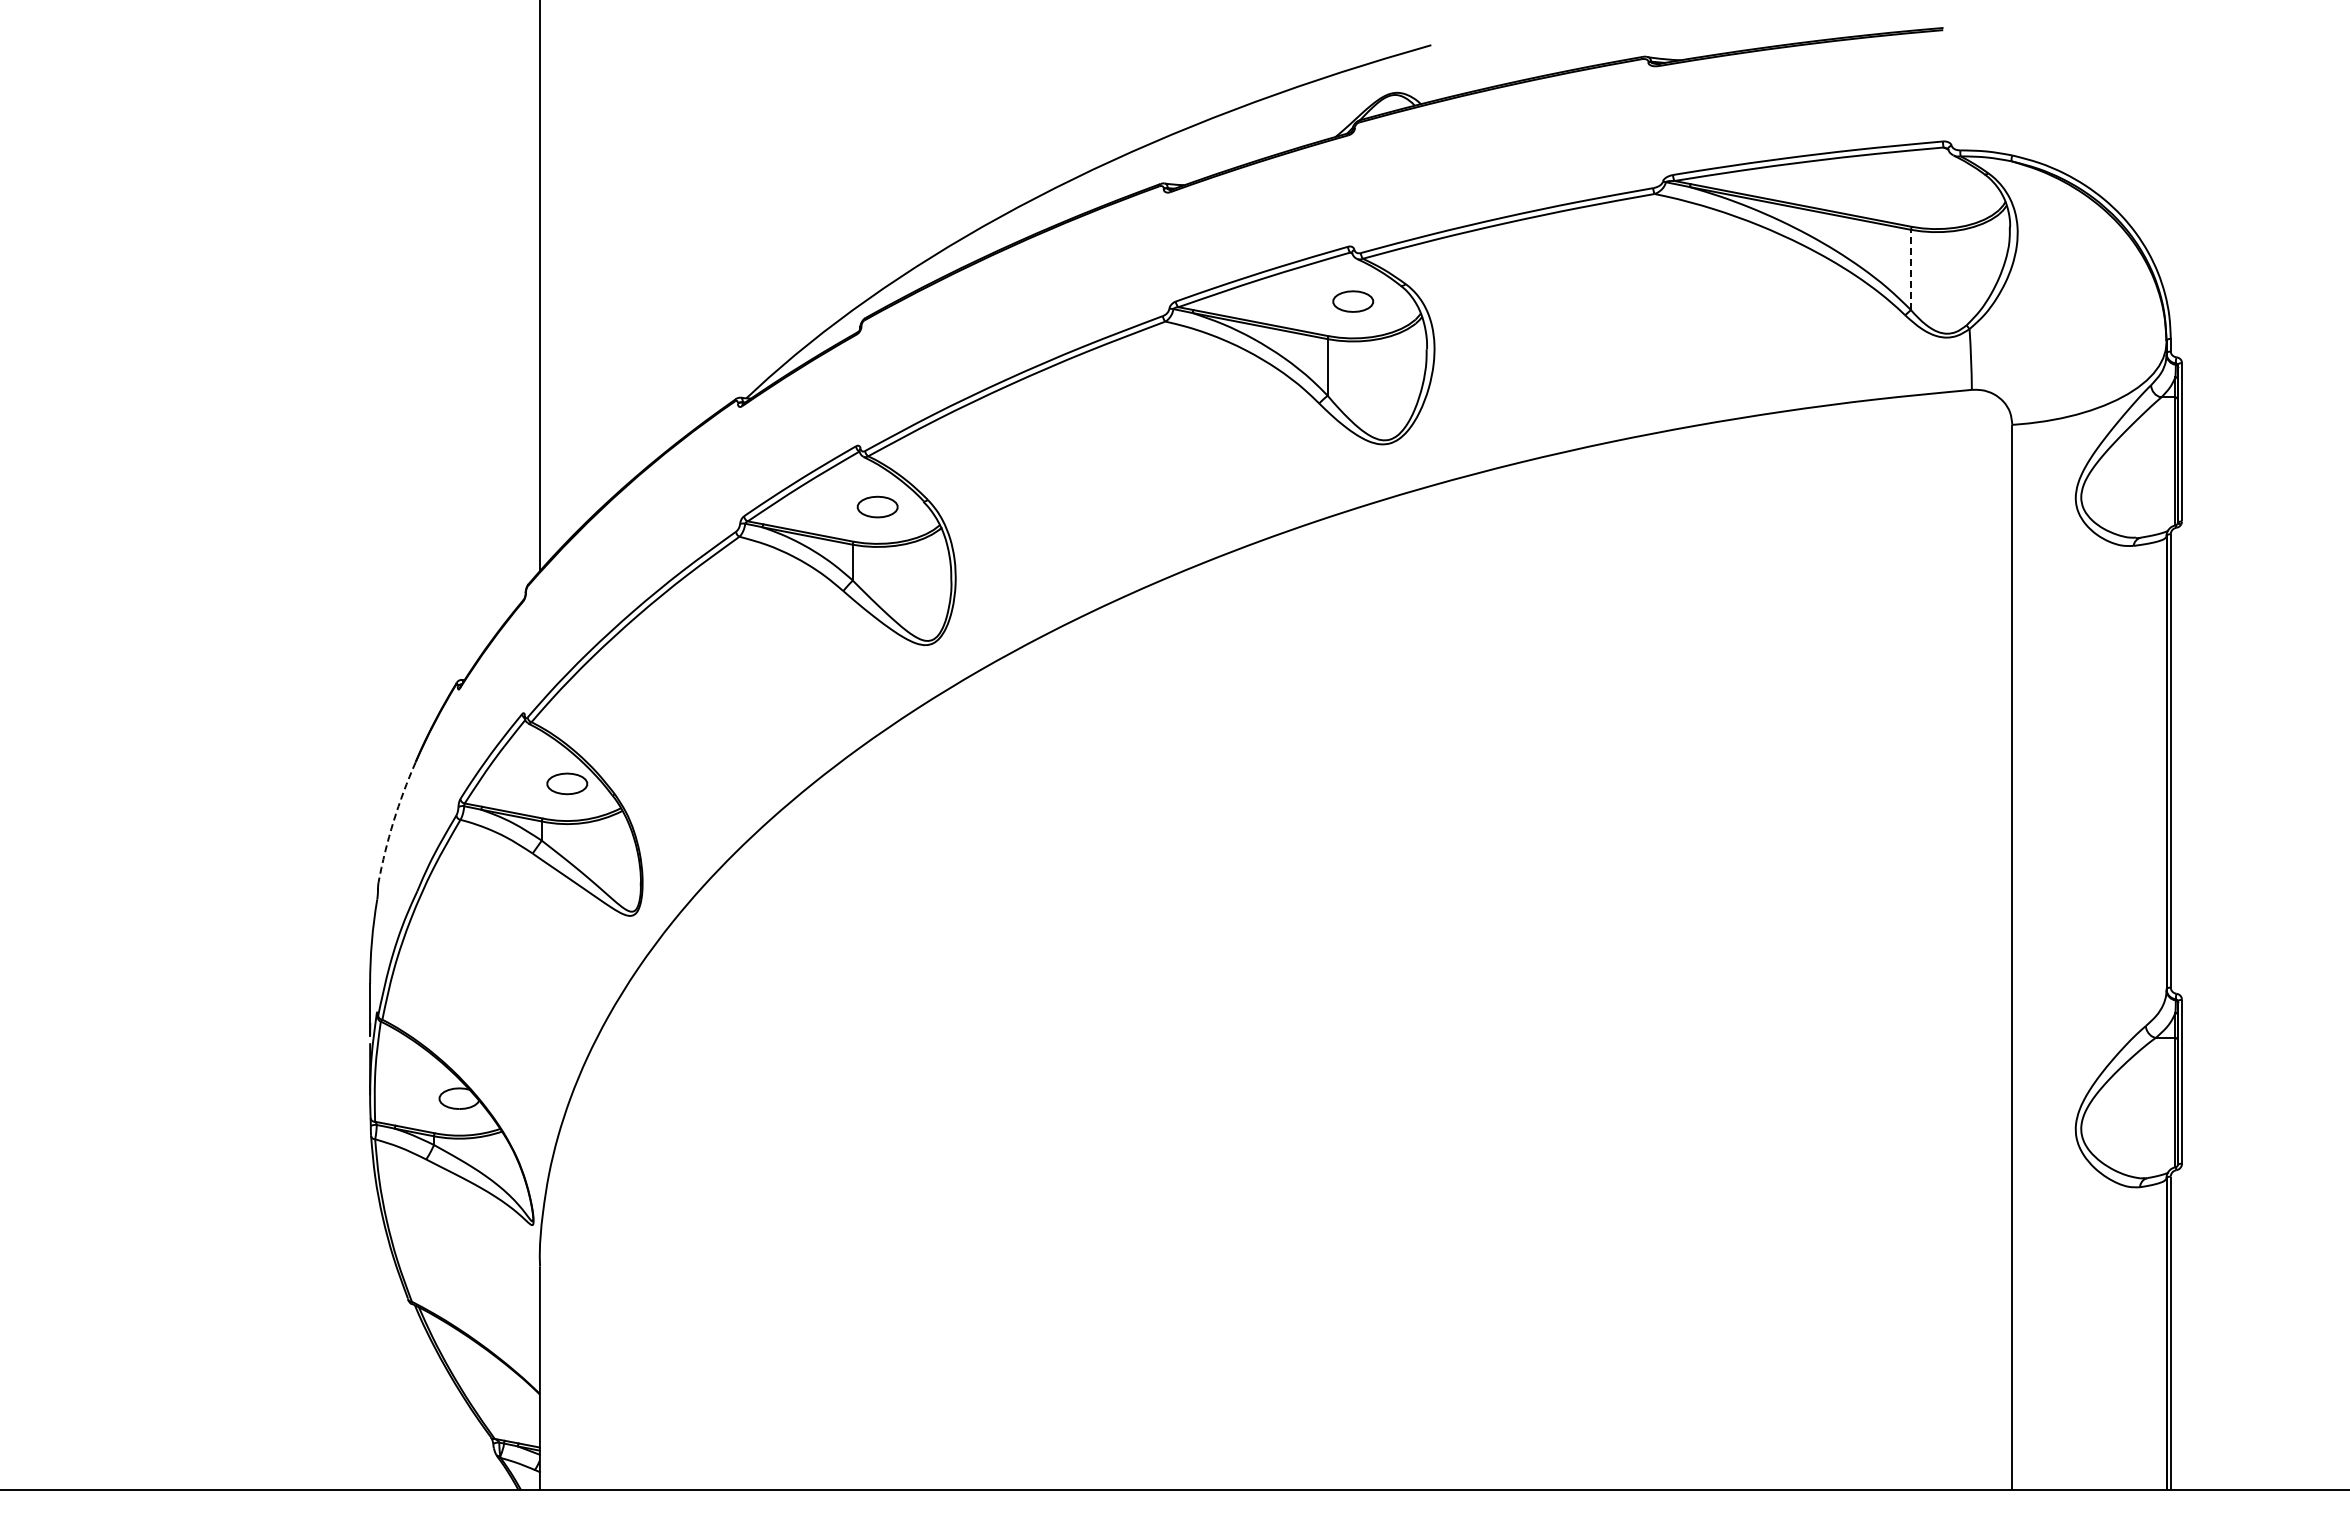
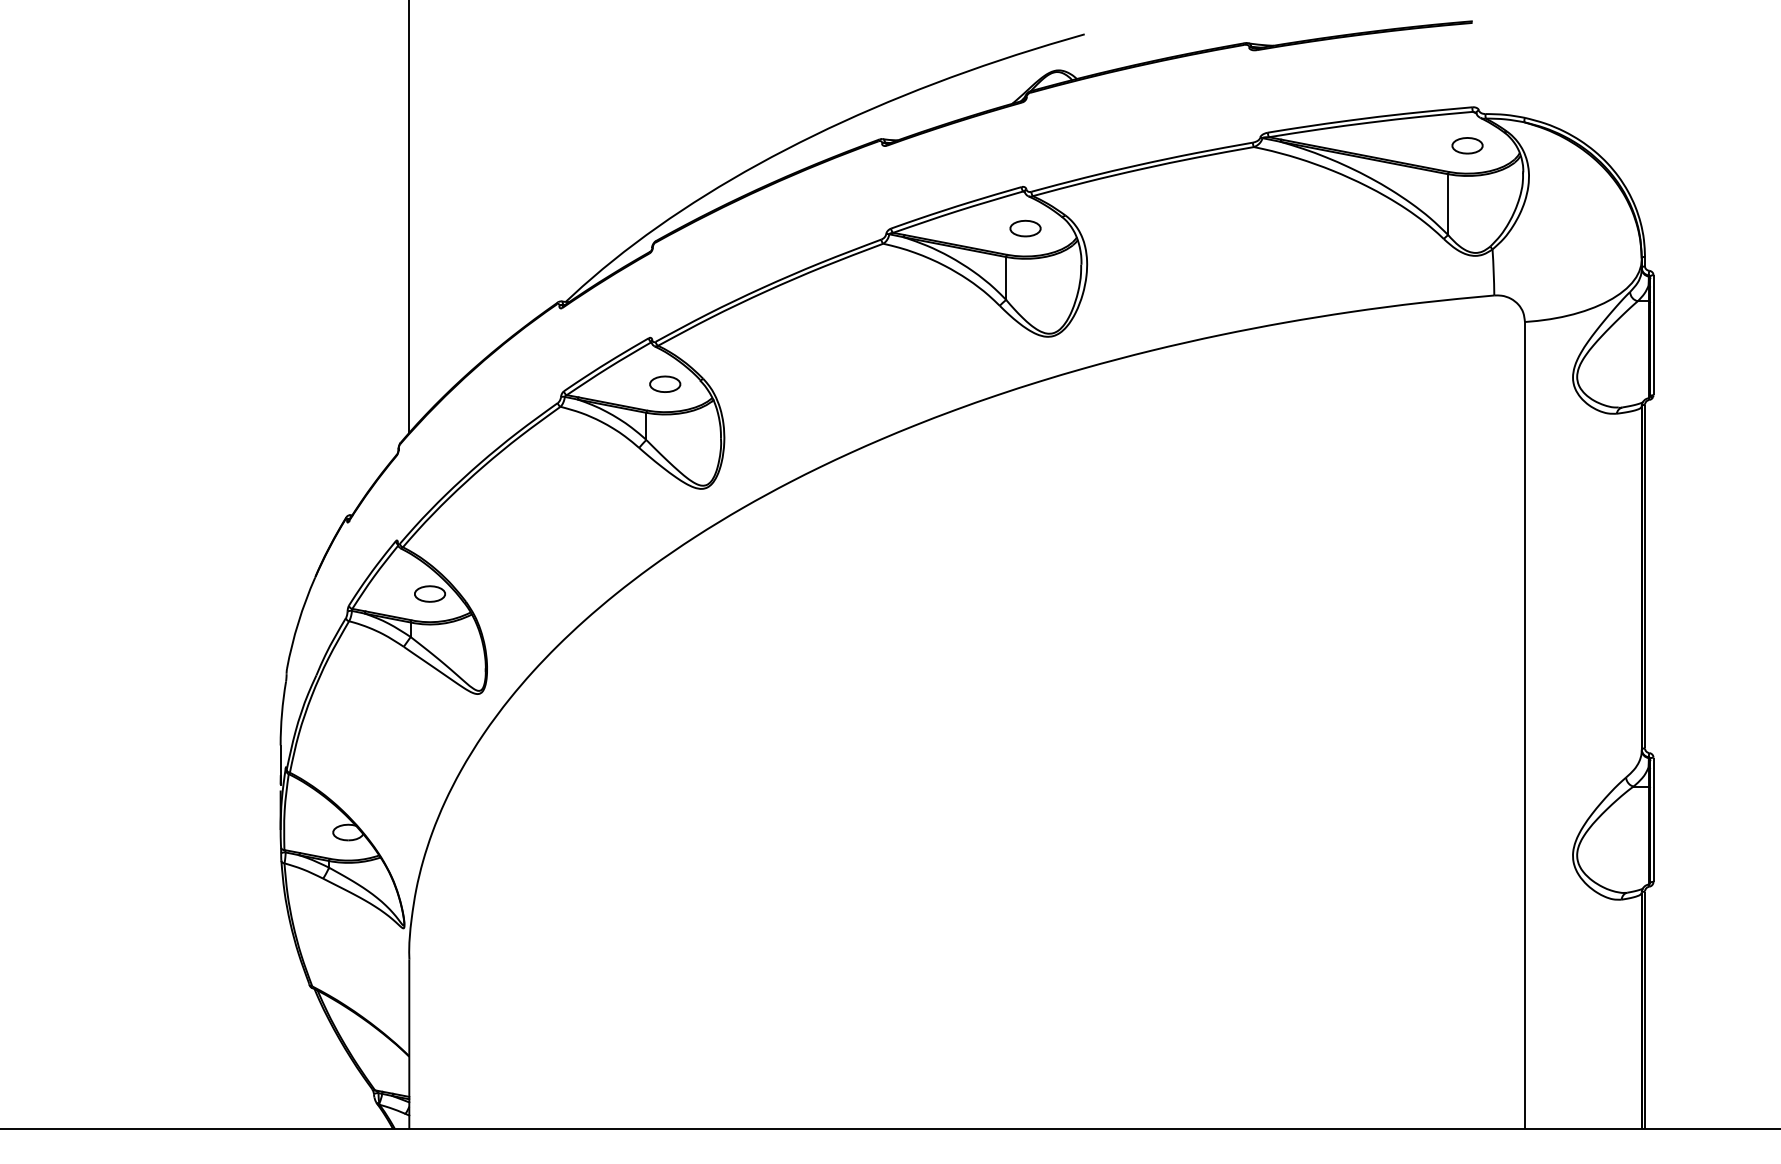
part: (1936, 192) -> (1467, 145), added
line: (1911, 269) -> (1448, 204), dashed -> solid
arc: (393, 821) -> (298, 622), dashed -> solid

